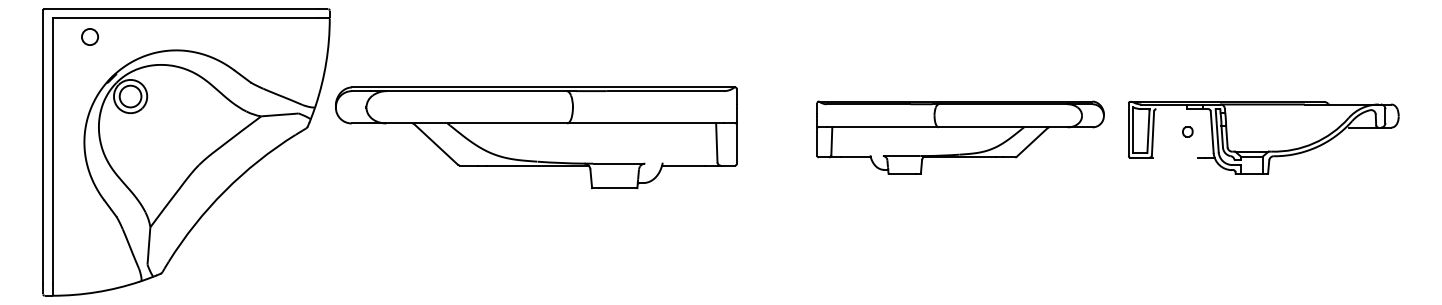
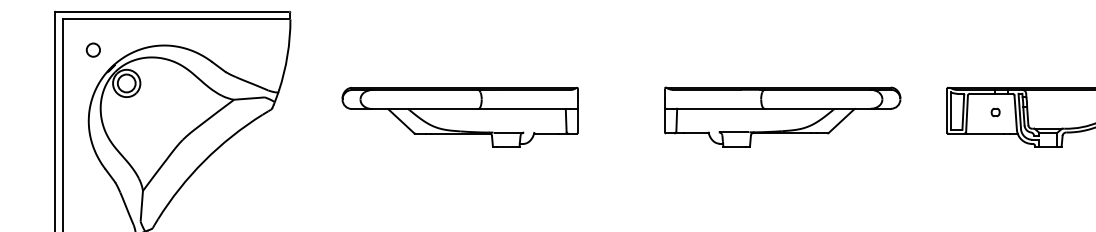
circle: (89, 36) -> (92, 49), moved
line: (1171, 109) -> (982, 94), added
part: (536, 137) -> (460, 117), size x0.71
part: (960, 137) -> (782, 117), moved
line: (1175, 157) -> (985, 133), added

